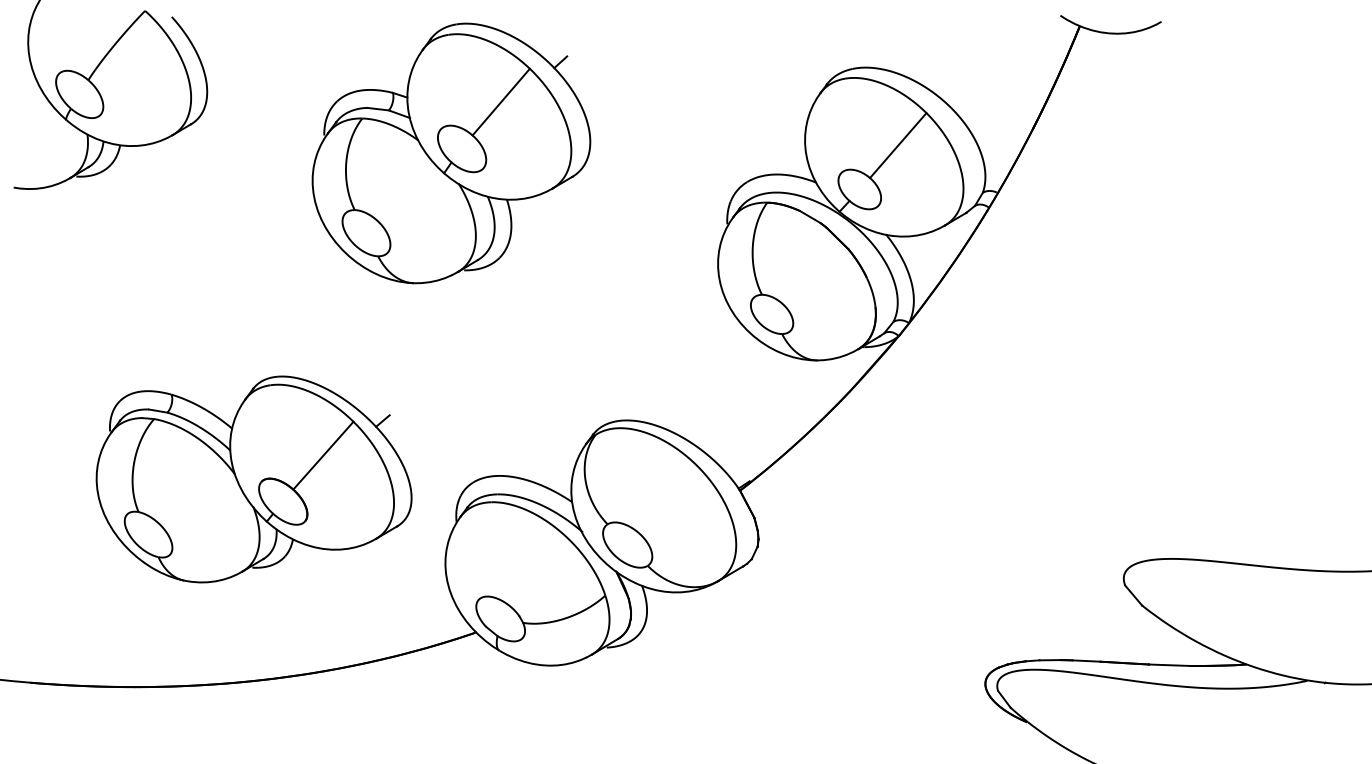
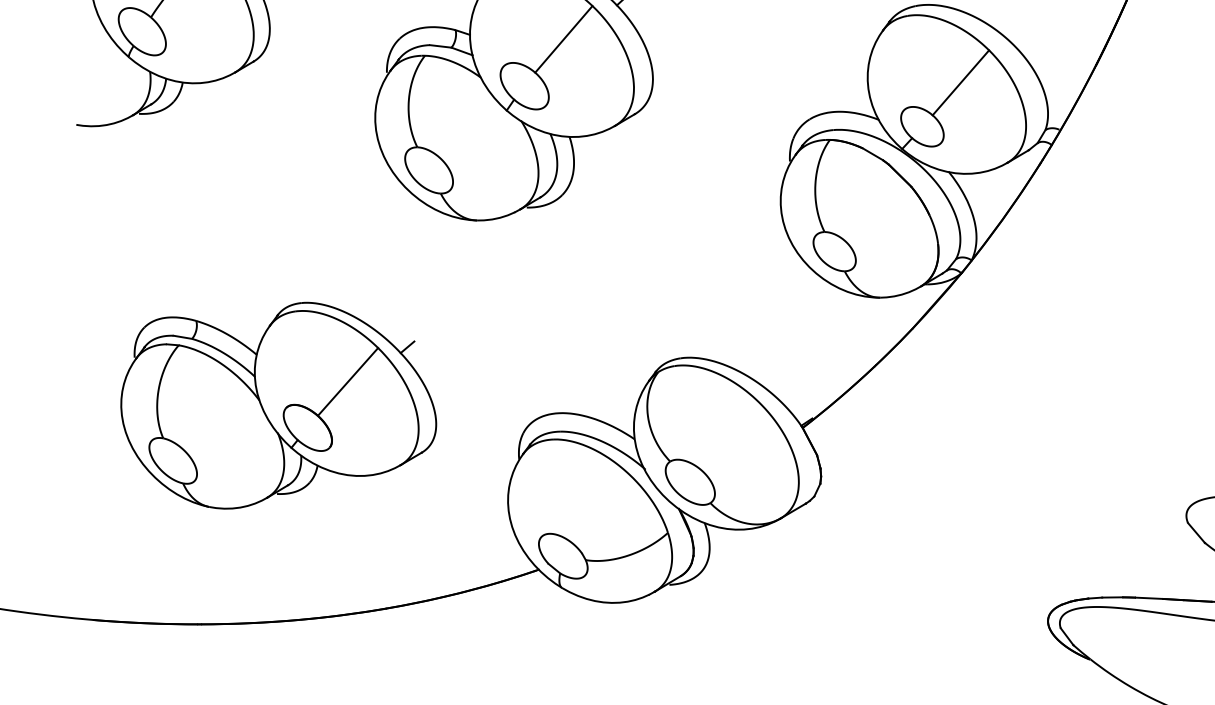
part: (253, 479) -> (278, 405), moved

